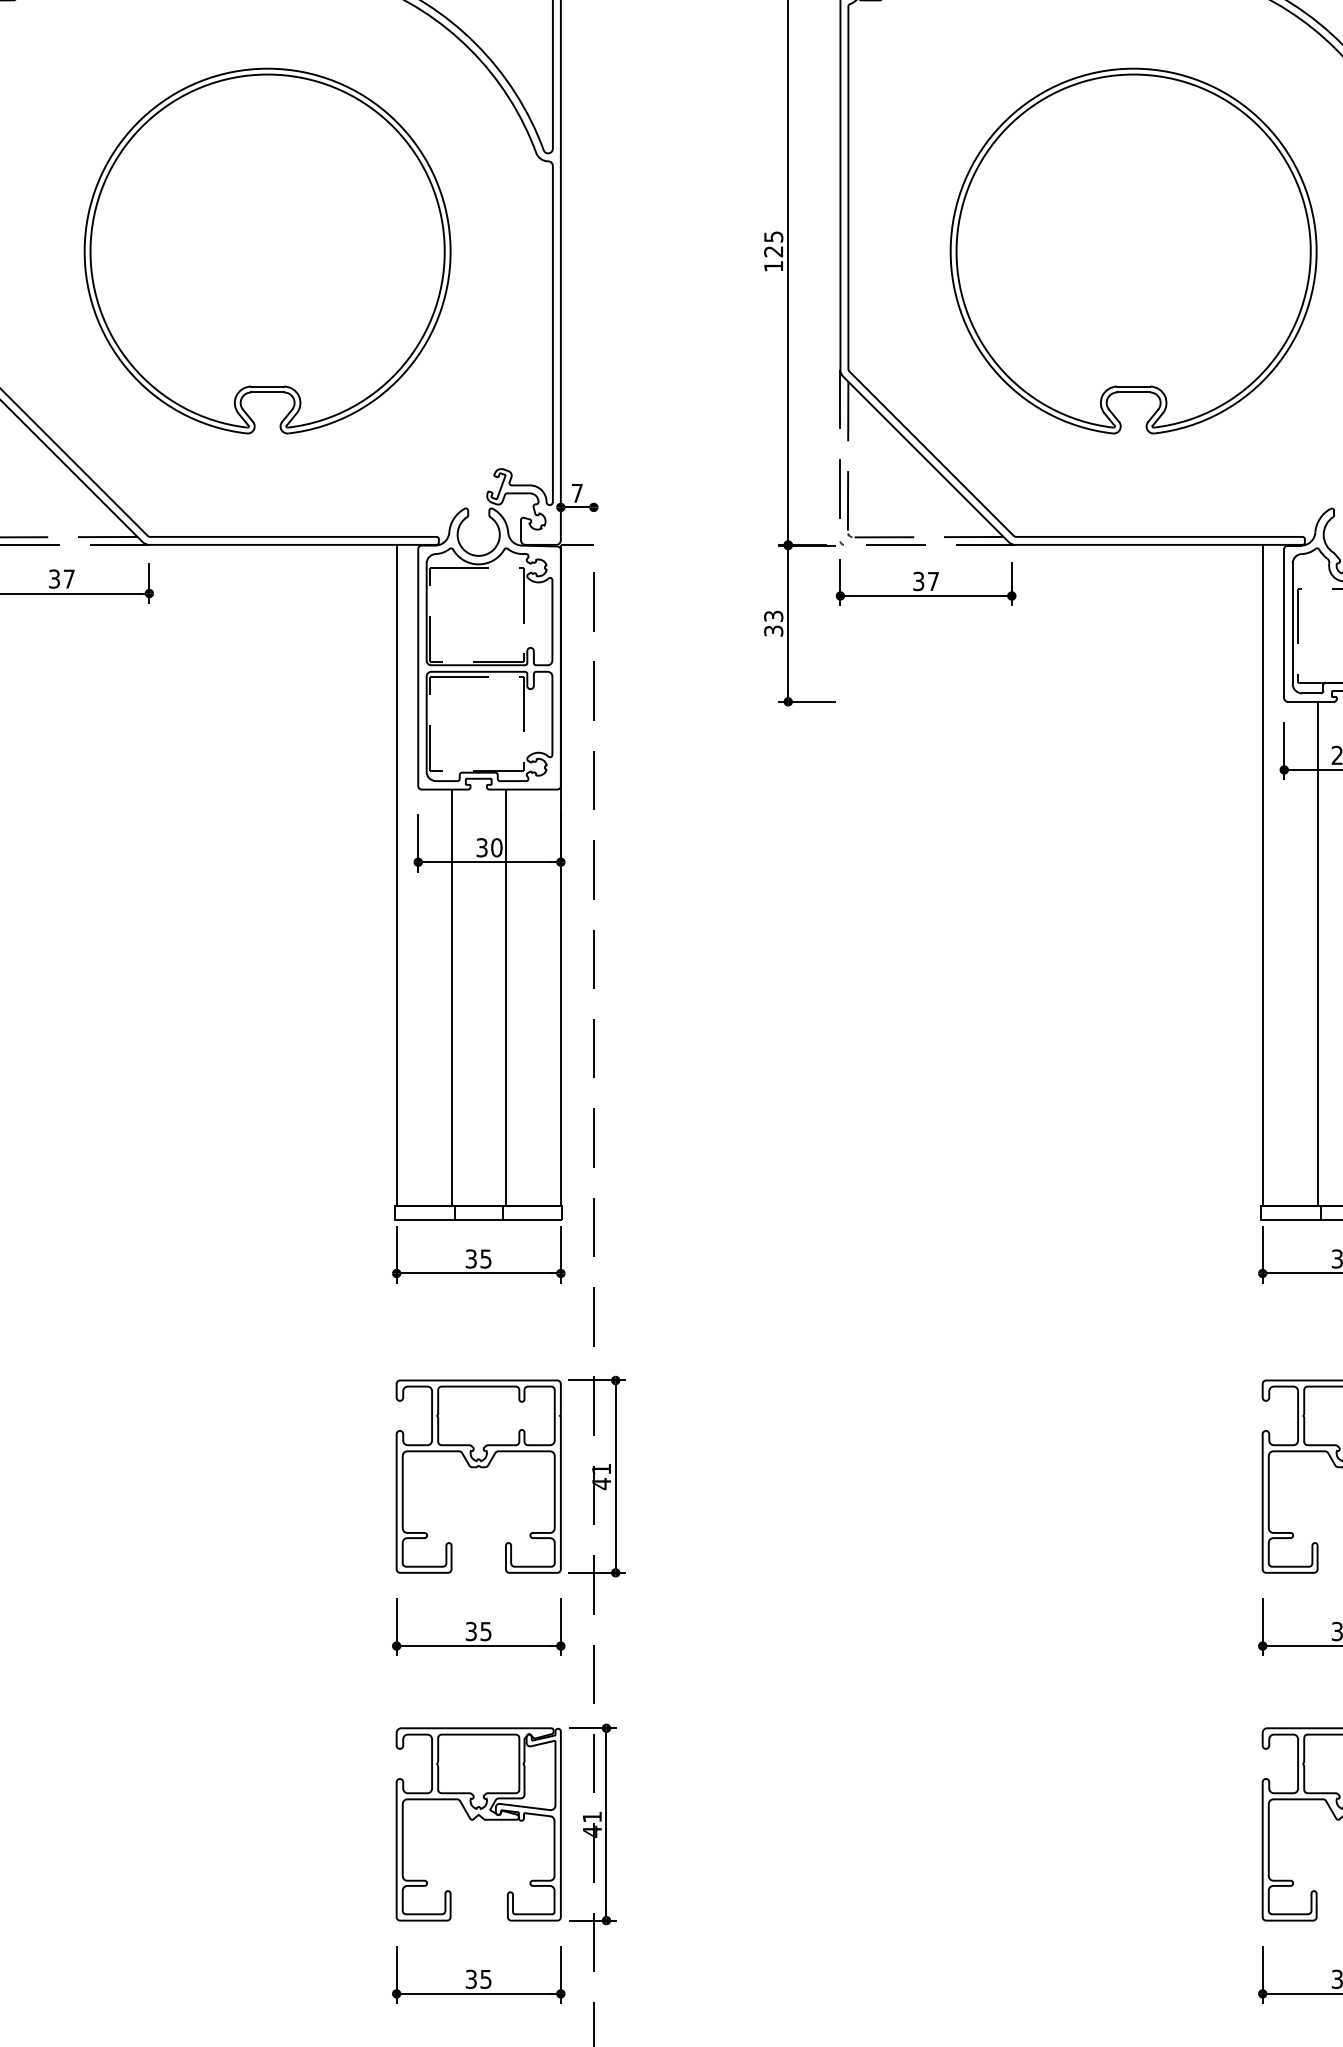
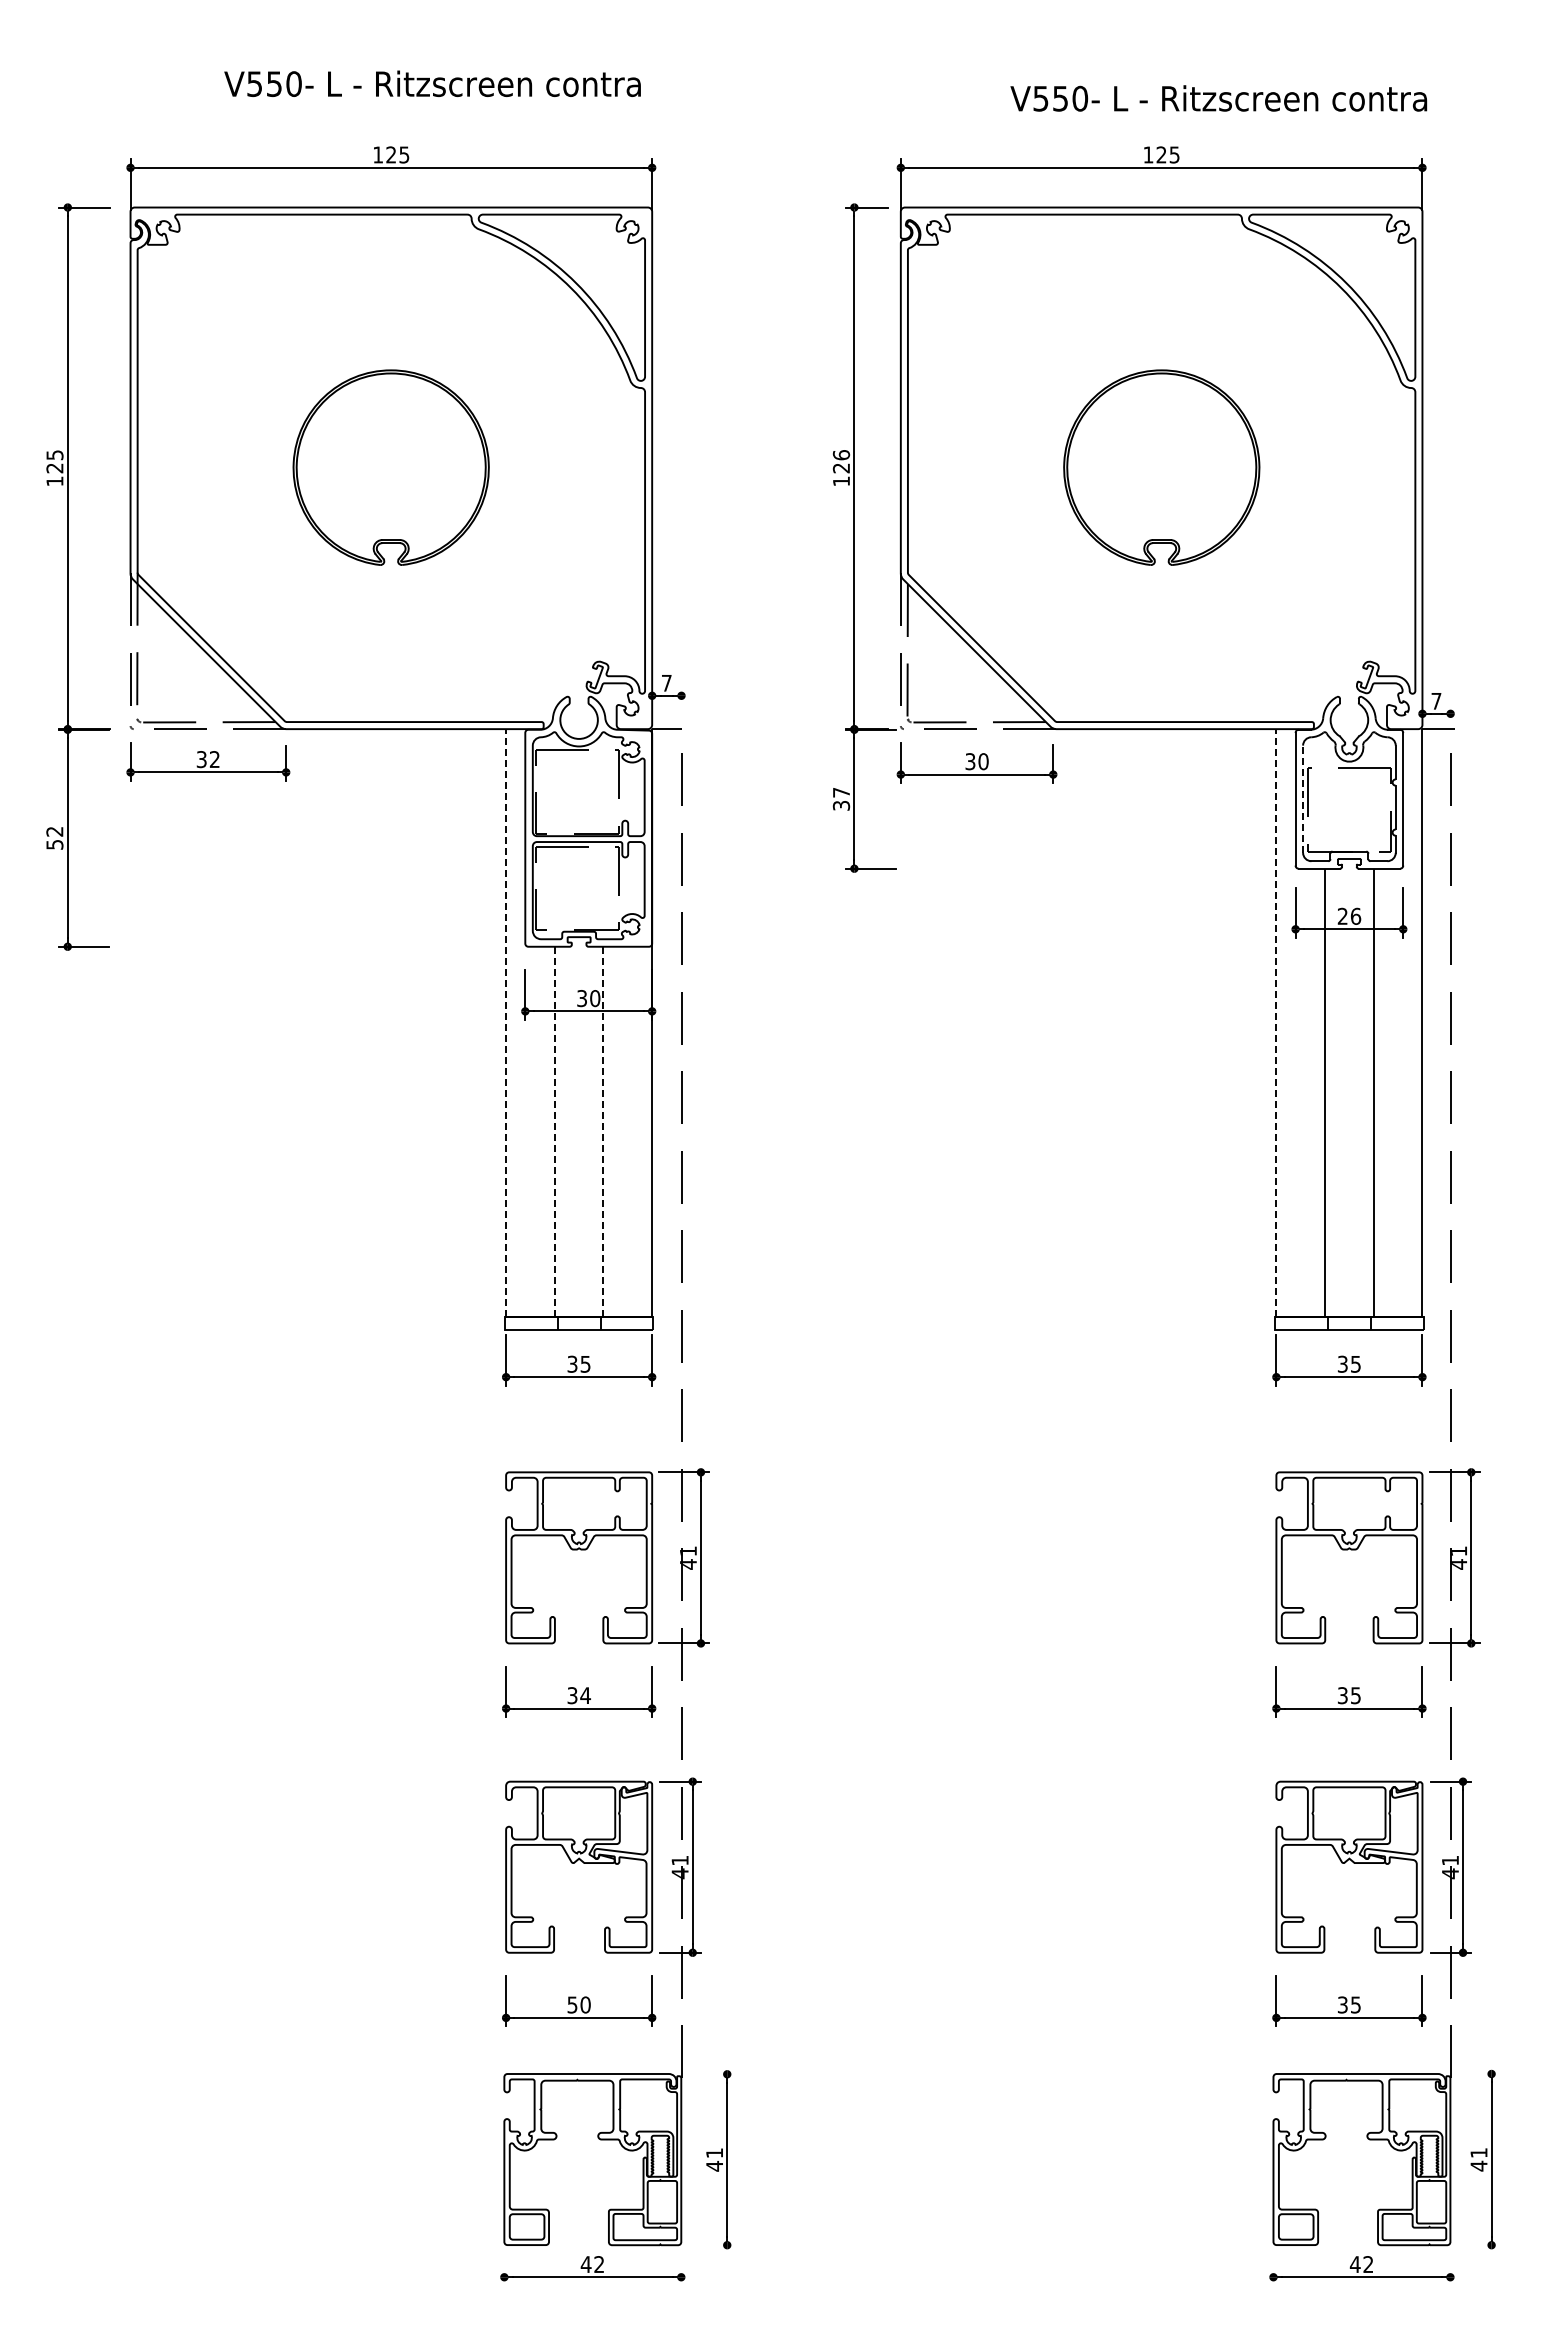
text: (773, 237) -> (841, 455), 125 -> 126
part: (266, 250) -> (390, 467), size x0.6
part: (1133, 250) -> (1161, 467), size x0.6
text: (68, 579) -> (214, 759), 37 -> 32
text: (933, 581) -> (983, 761), 37 -> 30
text: (773, 616) -> (841, 792), 33 -> 37
line: (1293, 624) -> (1303, 799), solid -> dashed
line: (397, 875) -> (506, 1023), solid -> dashed
line: (1262, 875) -> (1276, 1023), solid -> dashed
line: (451, 997) -> (554, 1131), solid -> dashed
line: (506, 997) -> (603, 1131), solid -> dashed
text: (485, 1631) -> (585, 1695), 35 -> 34
text: (479, 1978) -> (579, 2004), 35 -> 50

